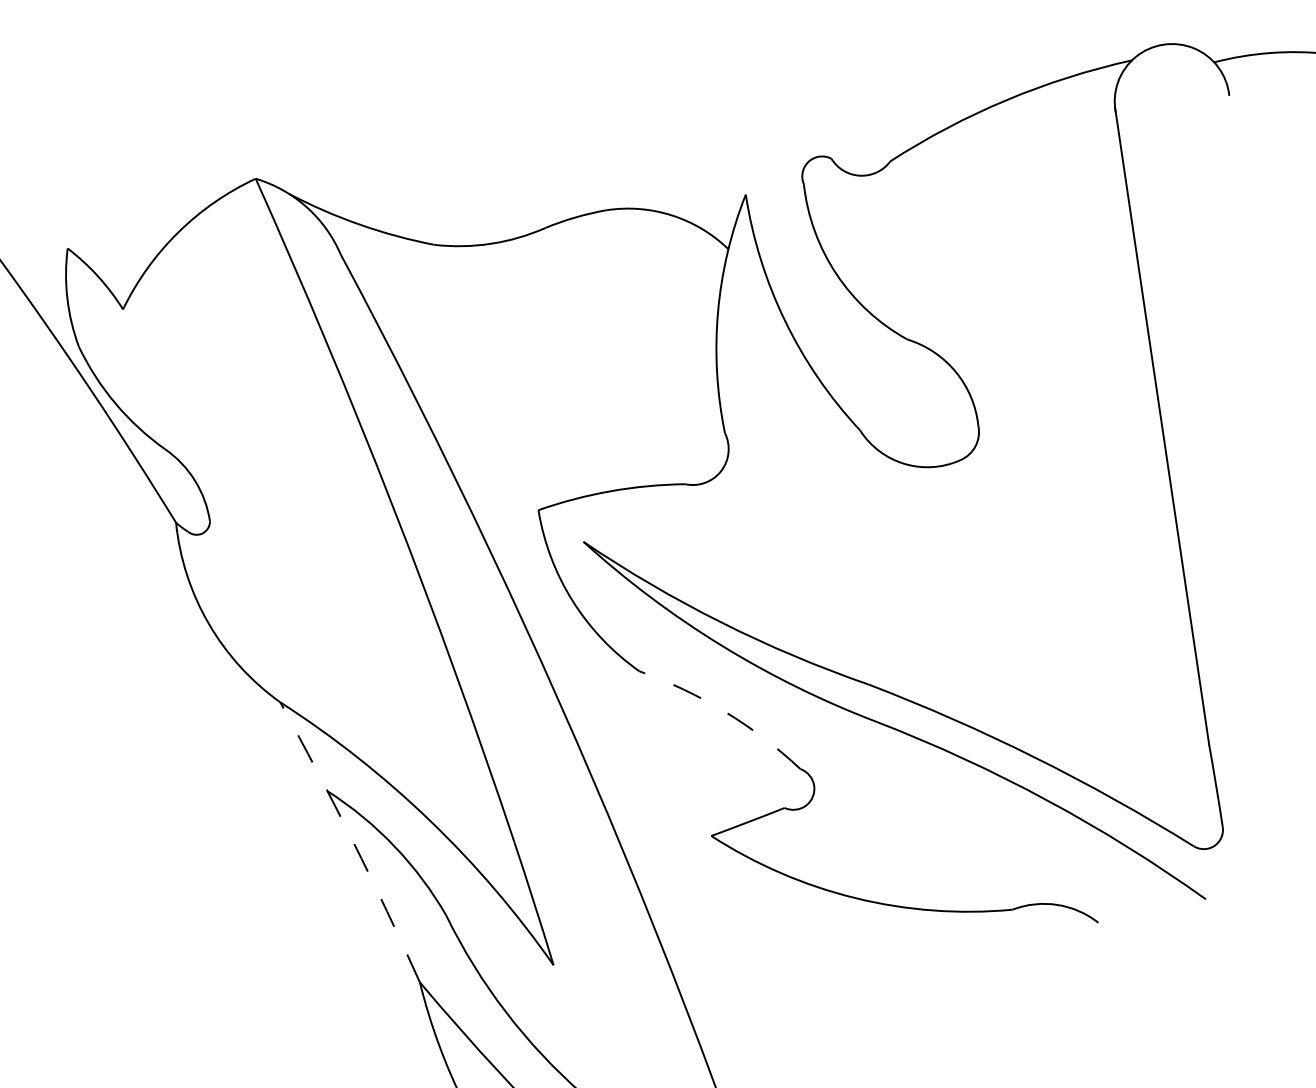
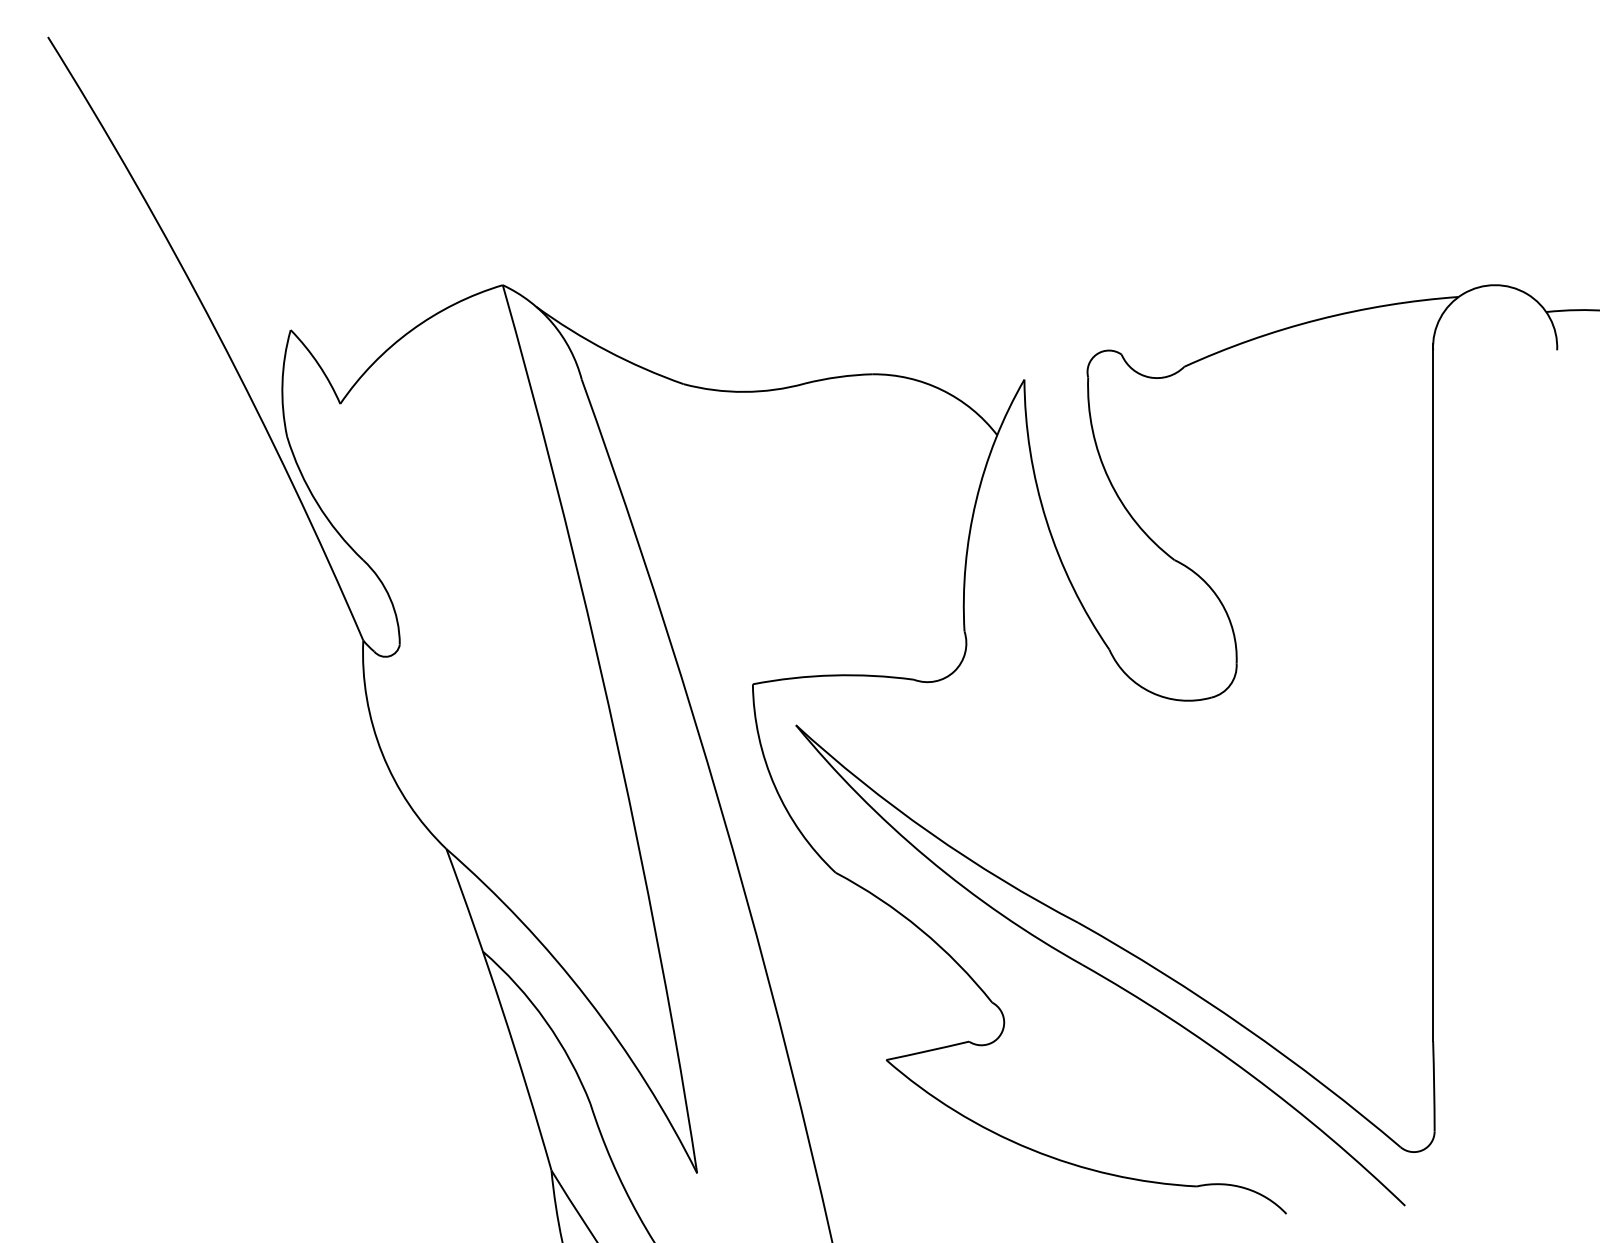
arc: (724, 711) -> (920, 929), dashed -> solid
arc: (353, 840) -> (502, 1008), dashed -> solid

